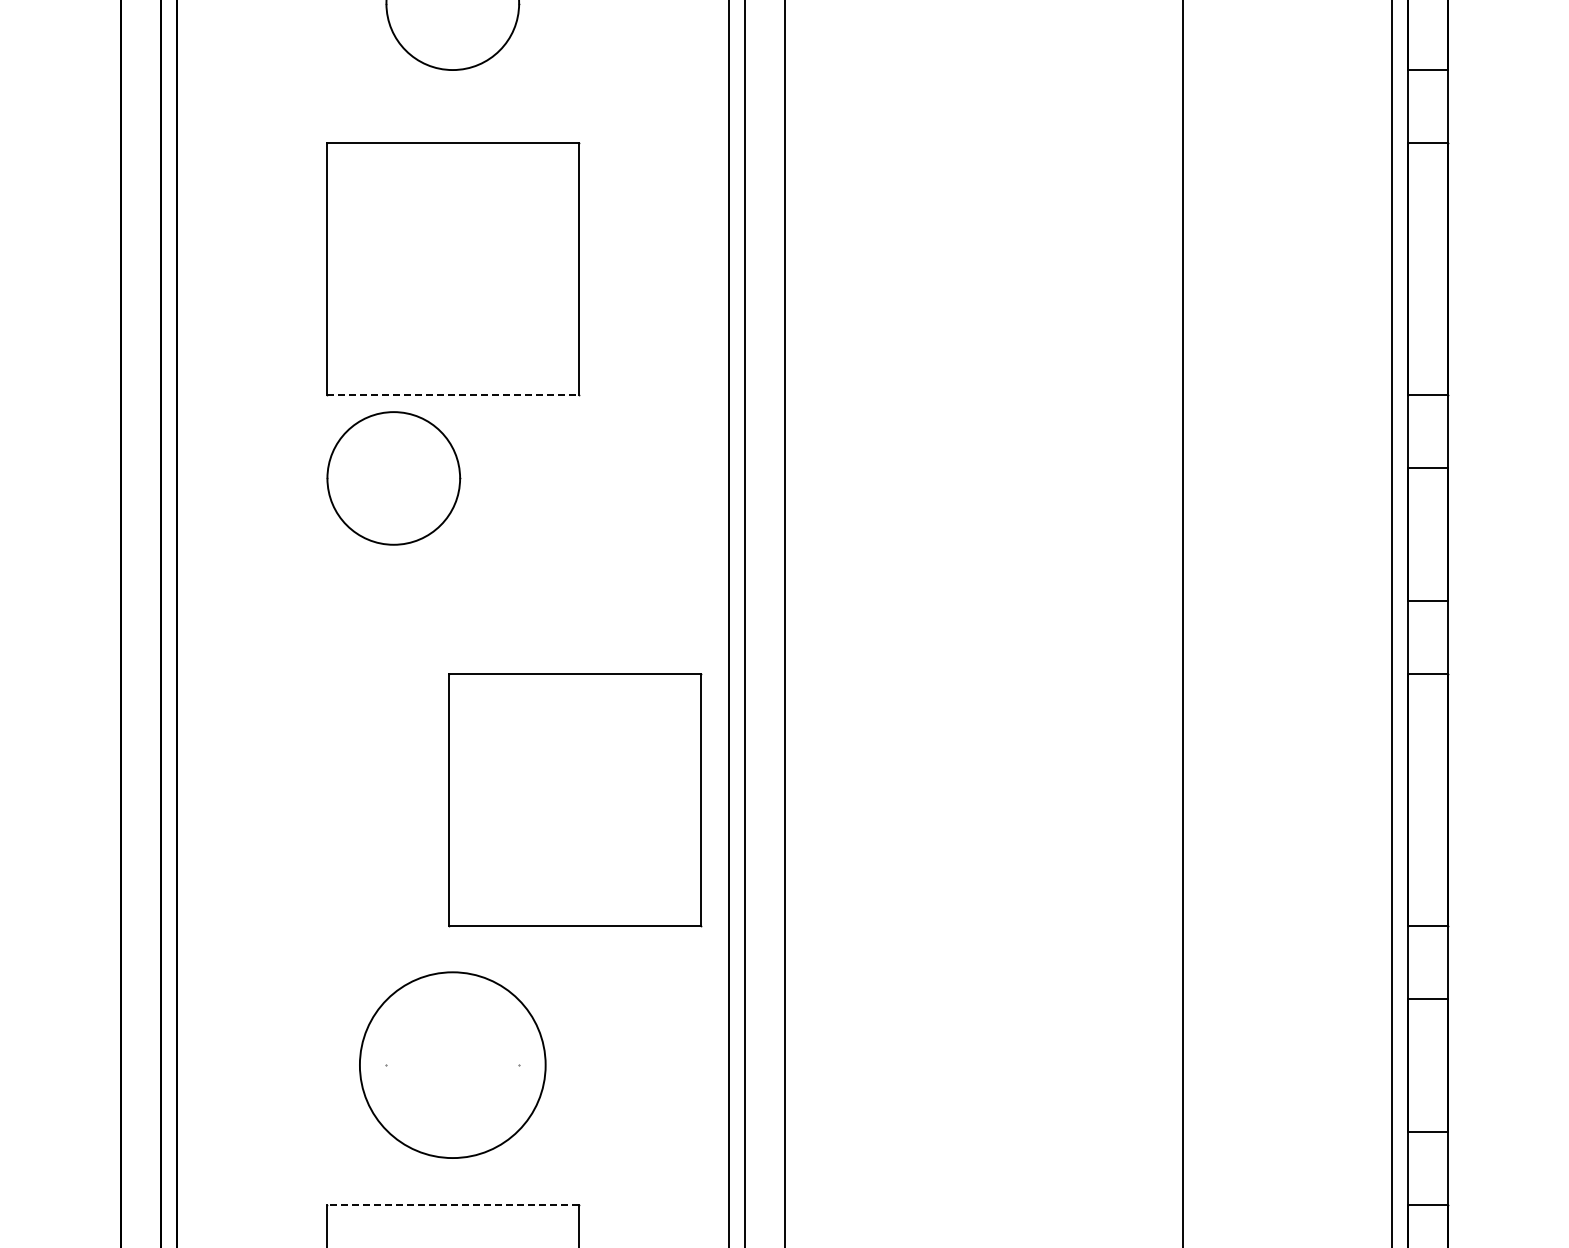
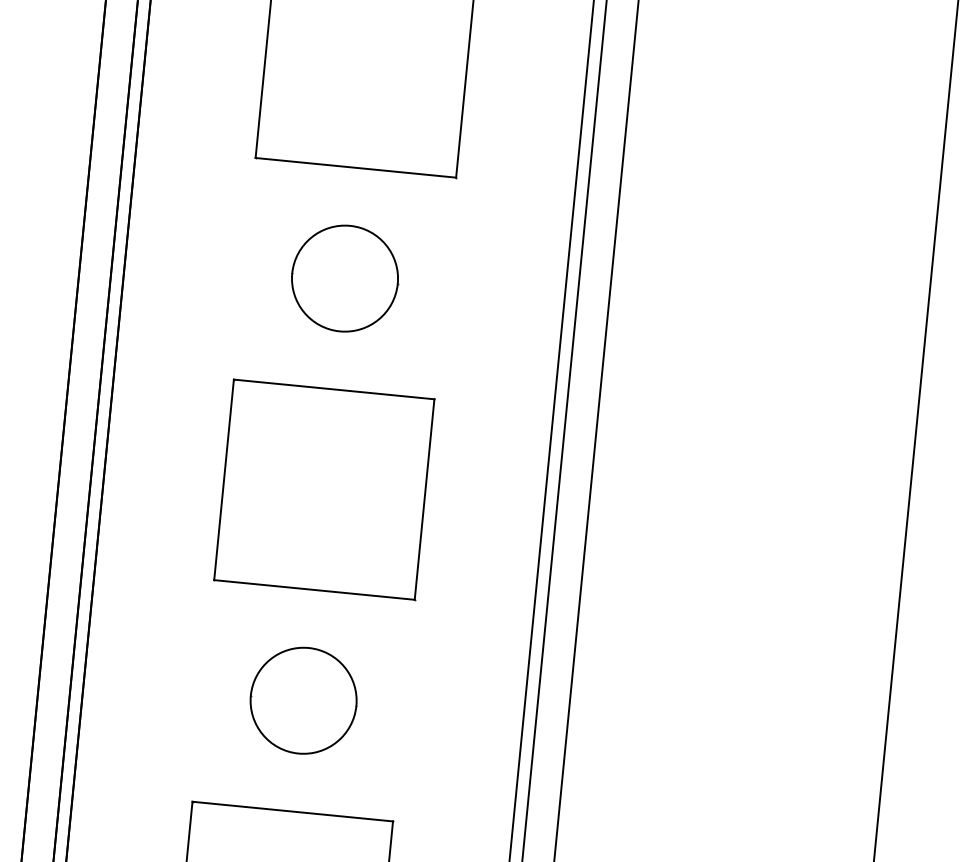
line: (453, 395) -> (356, 168), dashed -> solid
part: (393, 478) -> (344, 278), moved
part: (575, 800) -> (324, 490), moved
circle: (452, 1064) -> (303, 700), size x0.71
line: (452, 1204) -> (292, 811), dashed -> solid

